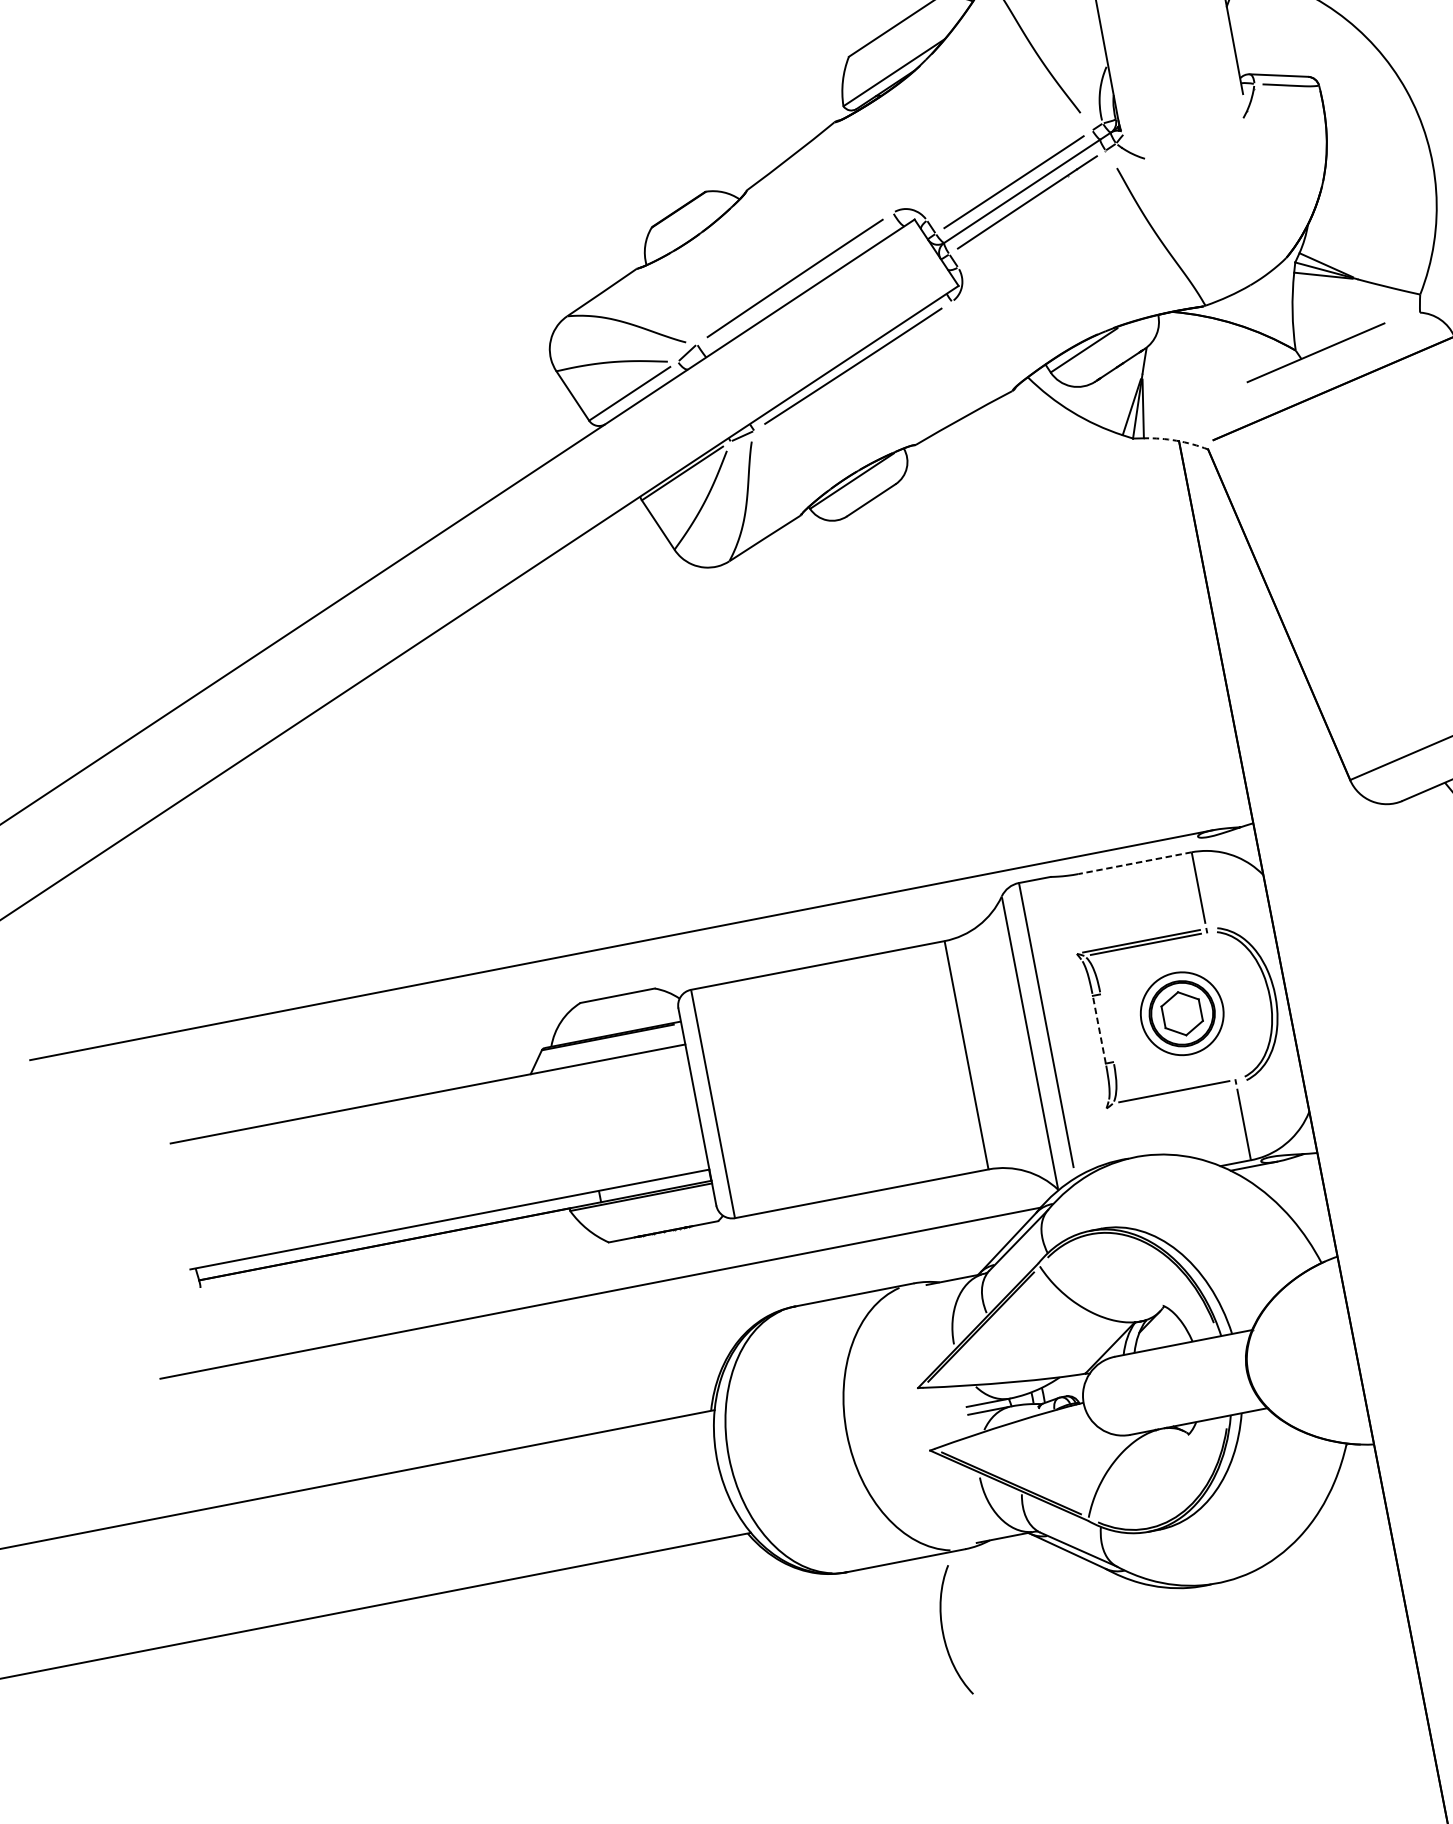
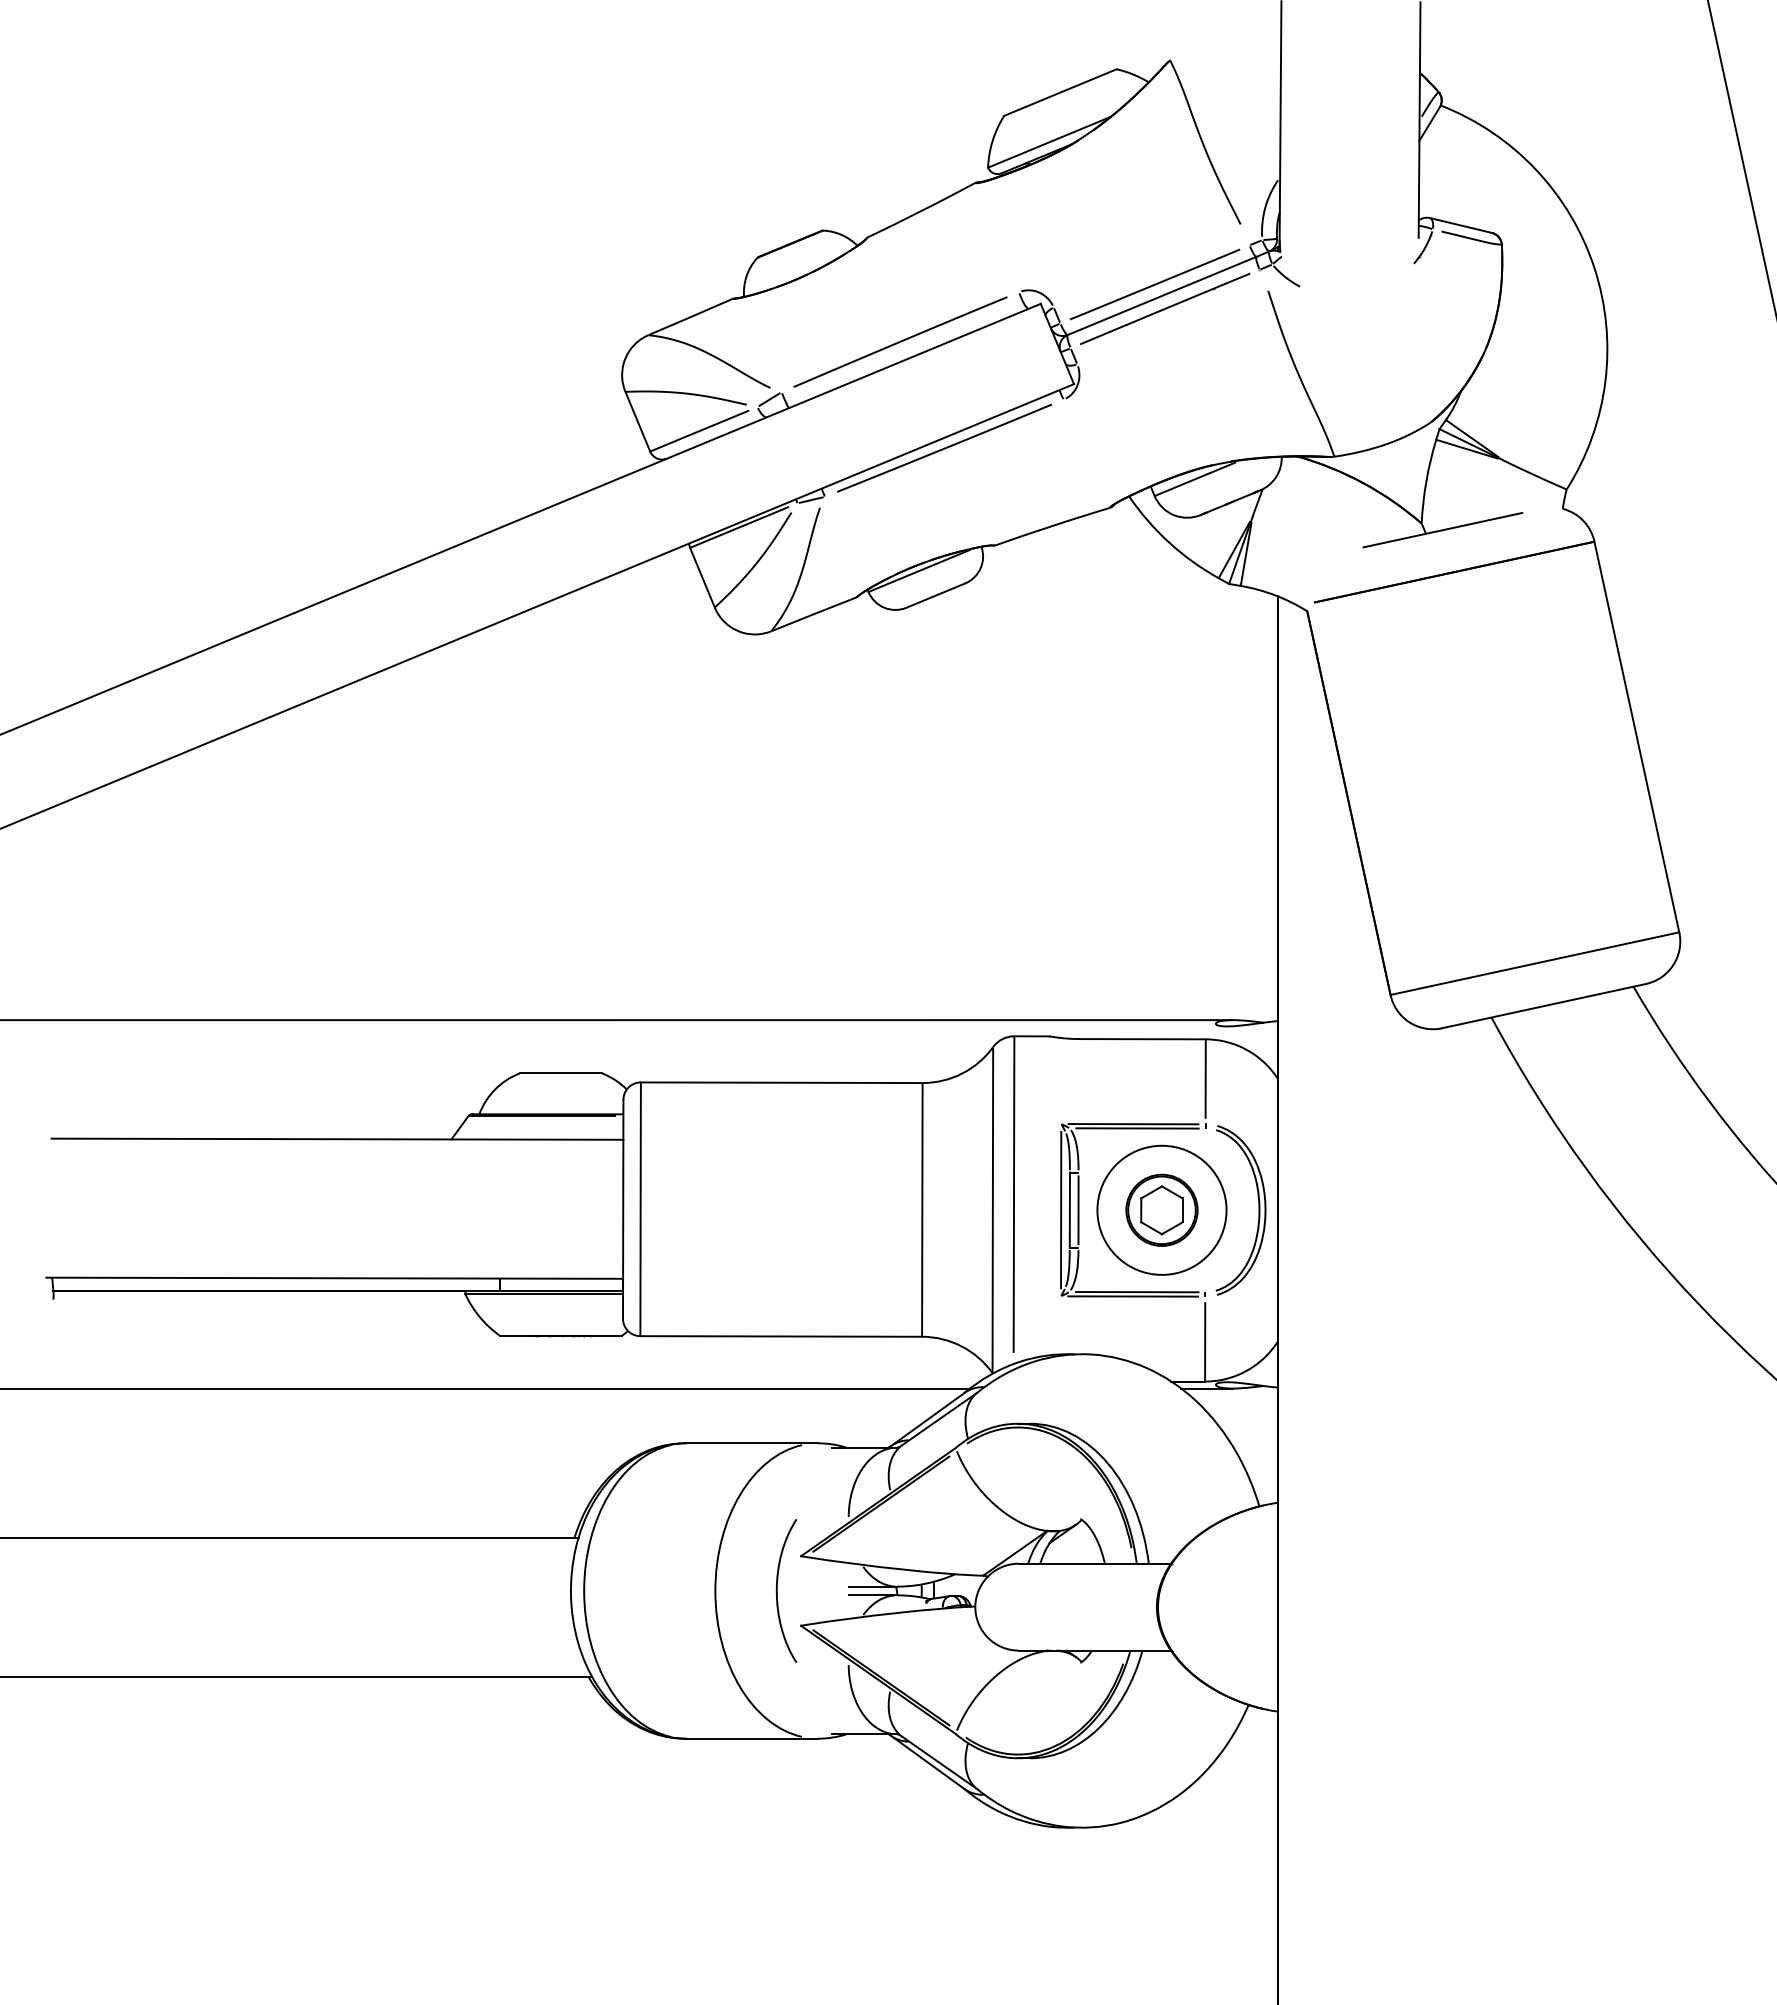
arc: (1176, 440) -> (1275, 595), dashed -> solid
line: (1134, 863) -> (1142, 1039), dashed -> solid
circle: (1181, 1013) -> (1161, 1209), size x1.43
line: (1107, 1028) -> (1078, 1210), added
line: (1091, 1030) -> (1061, 1209), added
line: (1099, 1030) -> (1069, 1210), dashed -> solid
line: (1171, 1096) -> (1133, 1296), added
curve: (943, 1632) -> (777, 1590), moved

